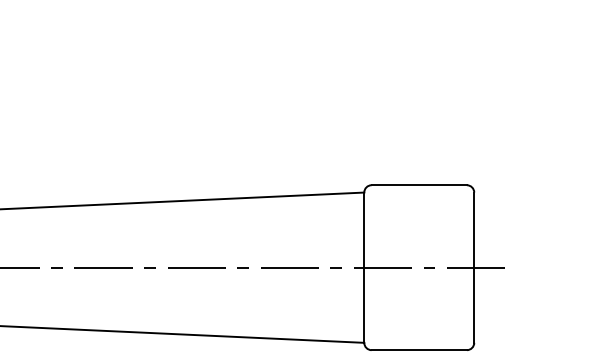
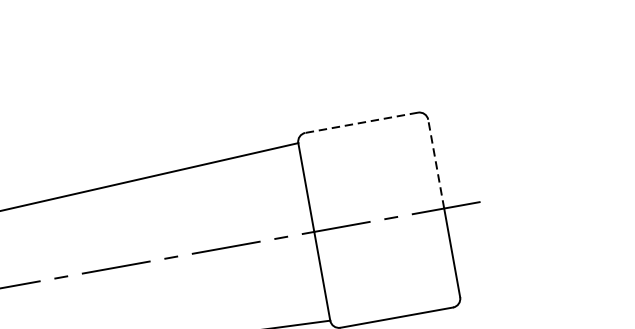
line: (419, 185) -> (362, 123), solid -> dashed
line: (474, 230) -> (436, 164), solid -> dashed

